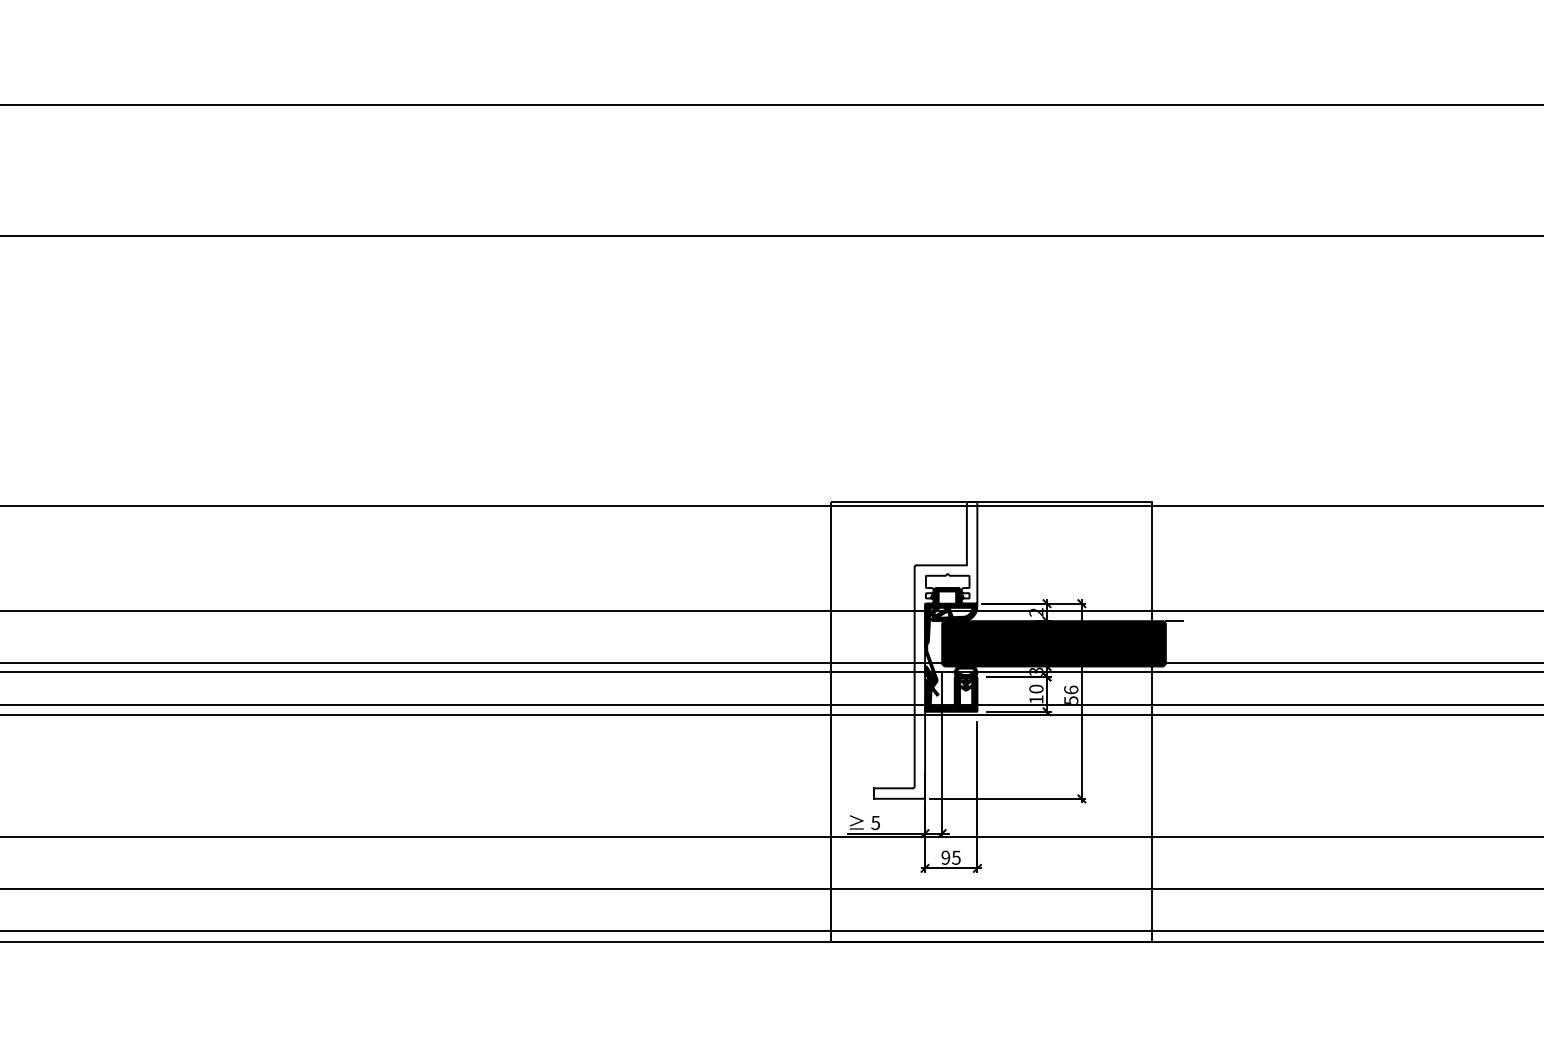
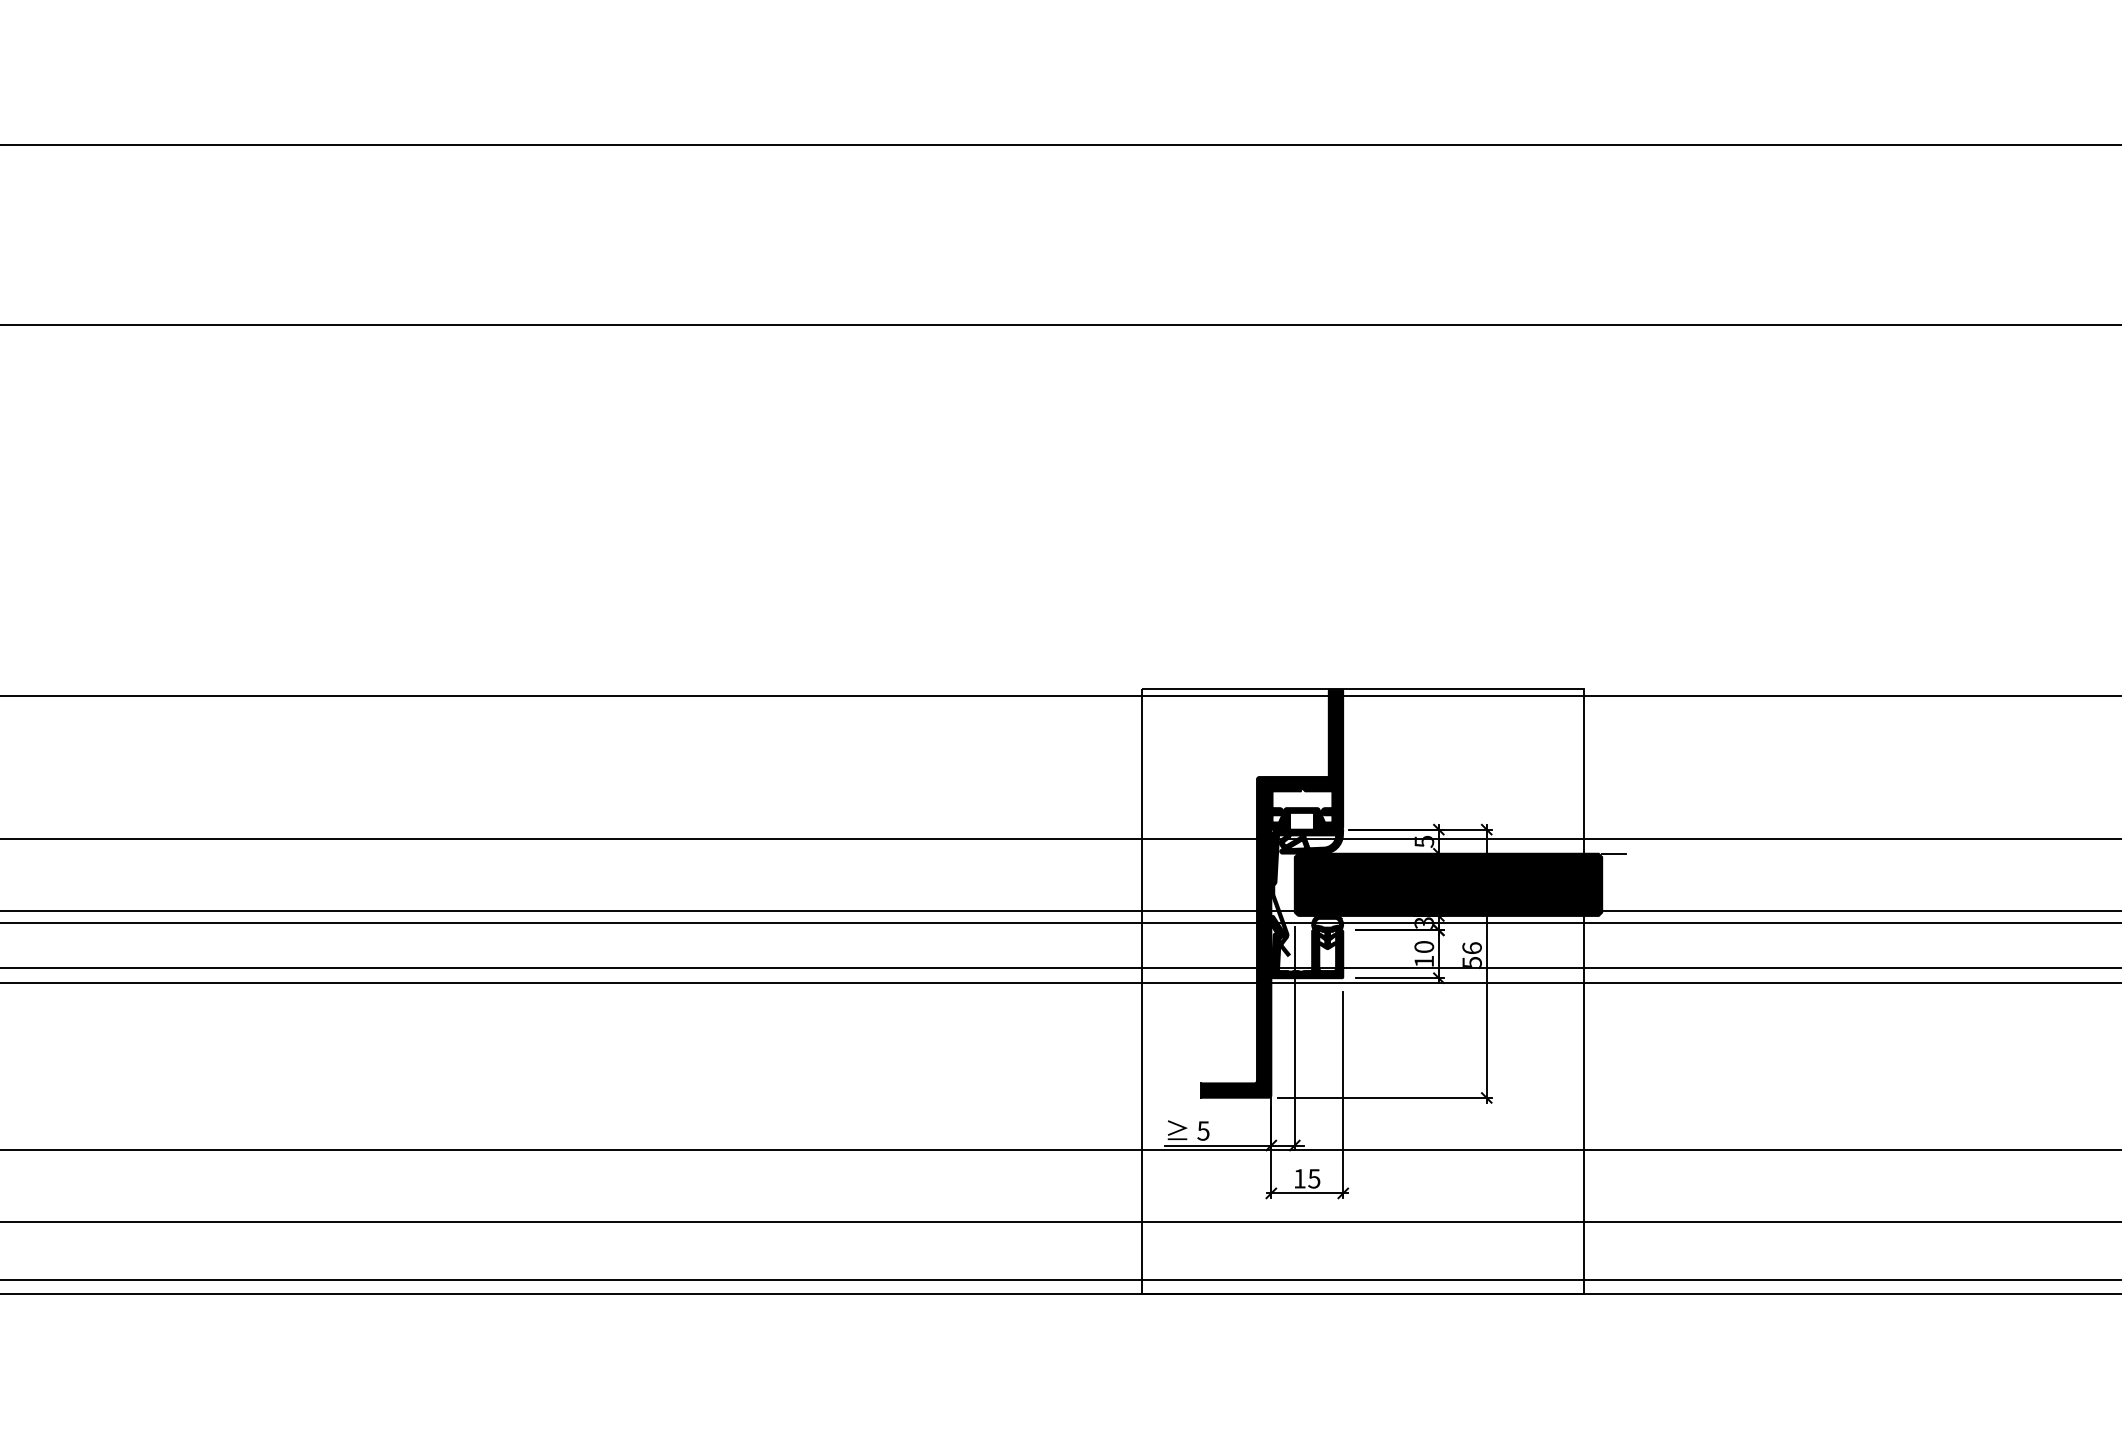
text: (1036, 612) -> (1424, 841), 2 -> 5
fill: (925, 650) -> (1271, 893), added
text: (945, 857) -> (1299, 1178), 95 -> 15

